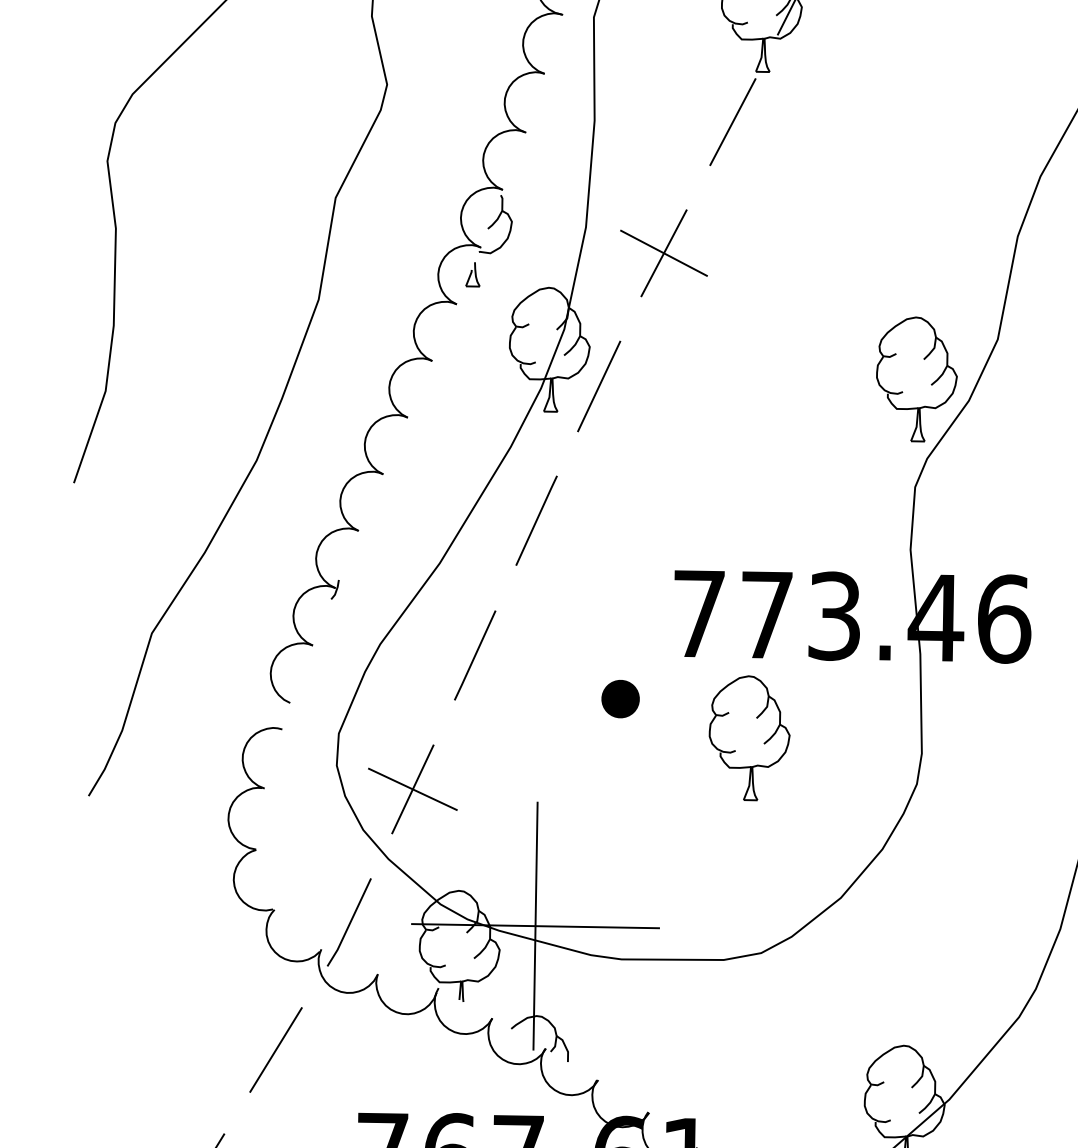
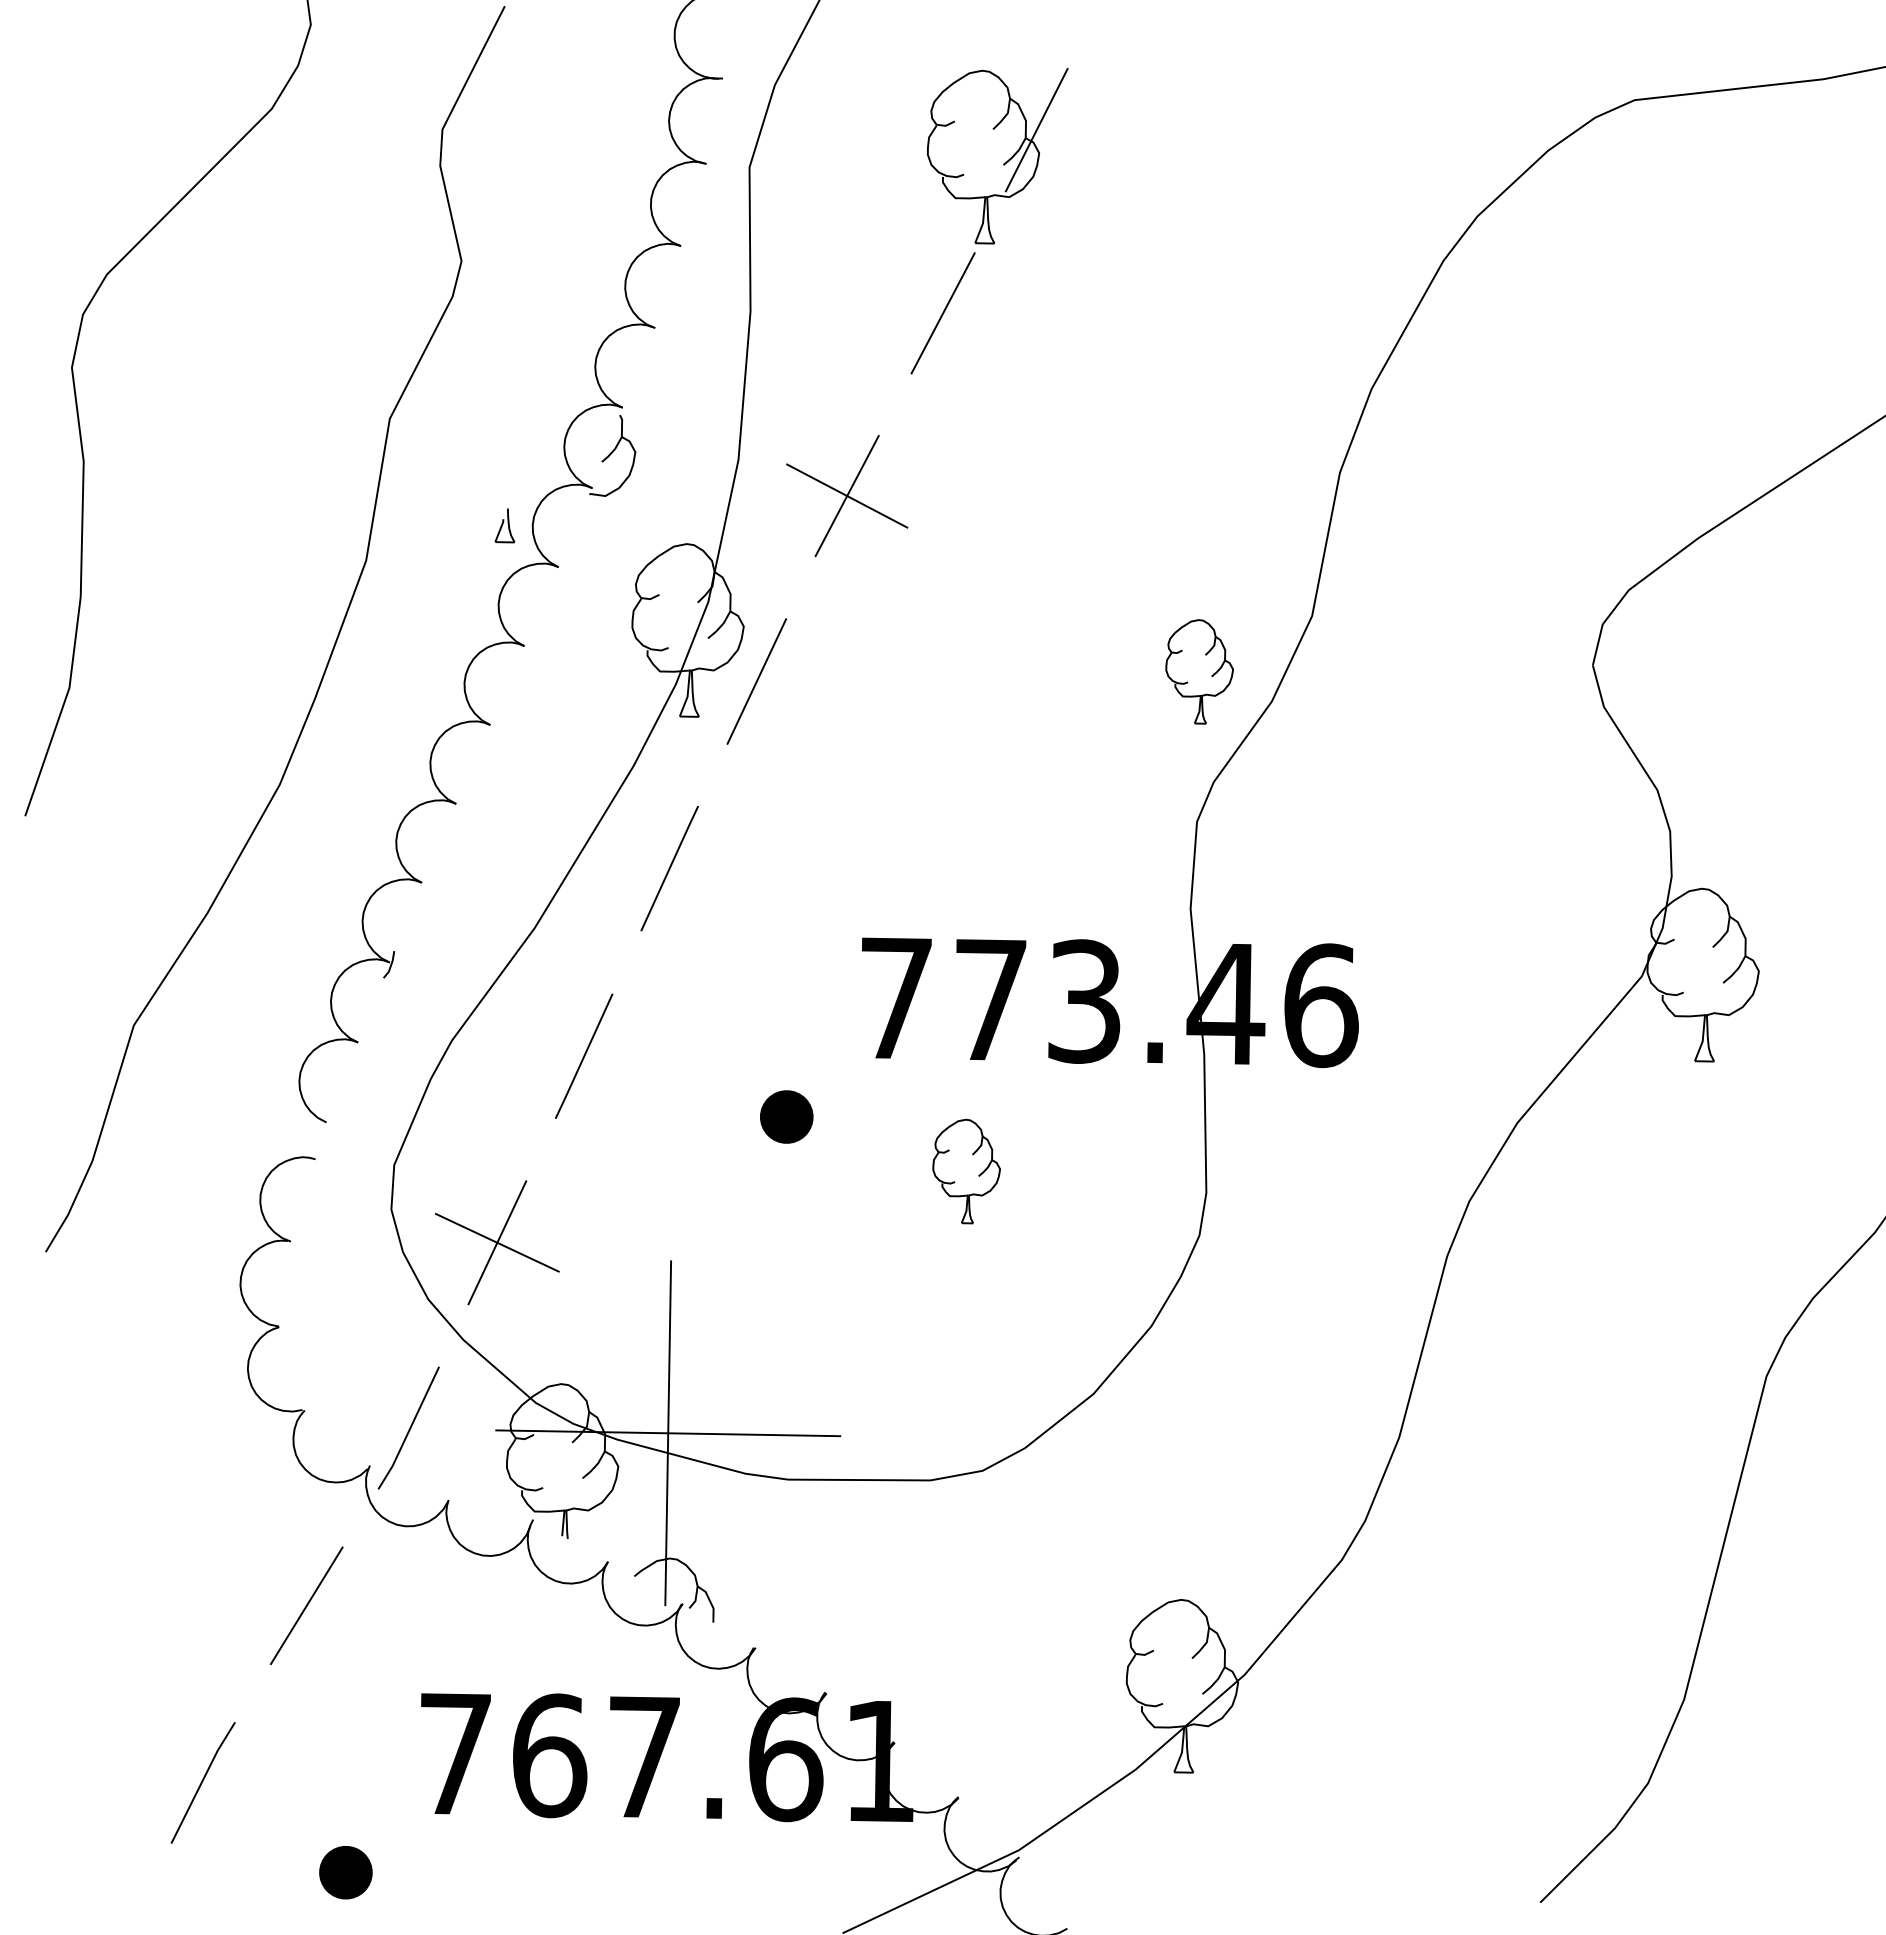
part: (472, 274) -> (504, 525), moved
part: (916, 379) -> (1199, 671), size x0.6
part: (749, 738) -> (966, 1171), size x0.6

